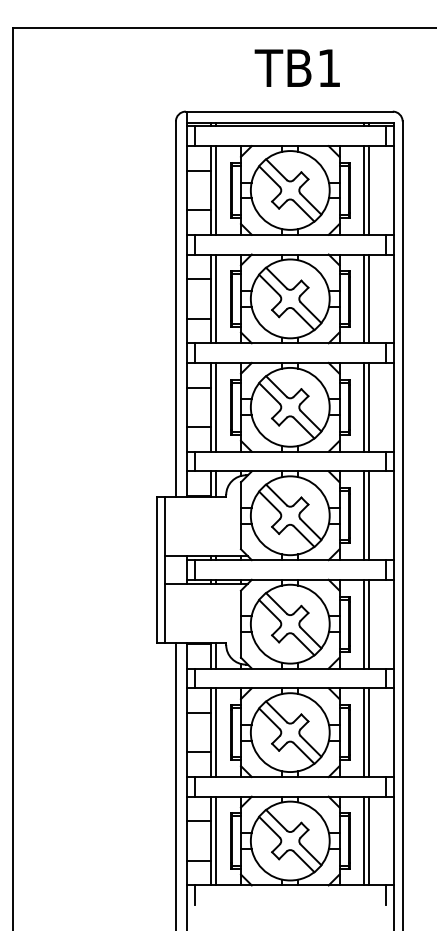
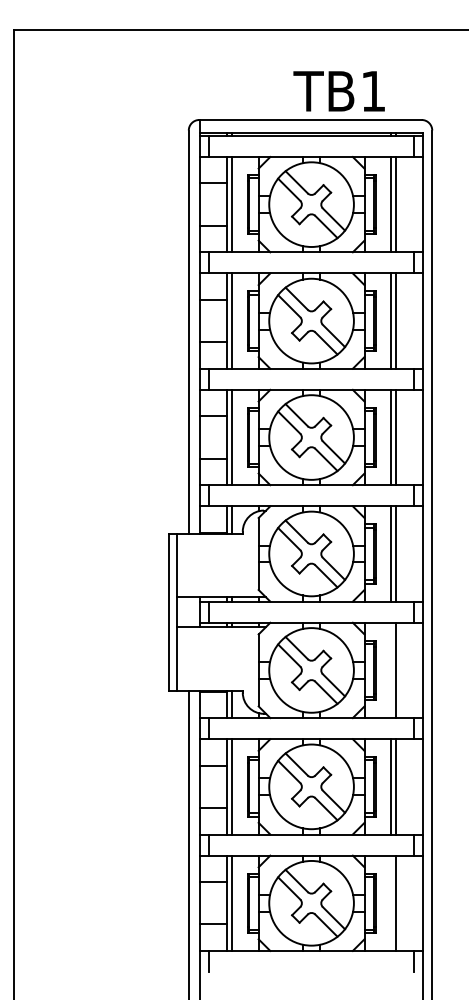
text: (296, 68) -> (338, 91), moved
line: (363, 624) -> (390, 670), removed
line: (363, 840) -> (390, 902), removed

